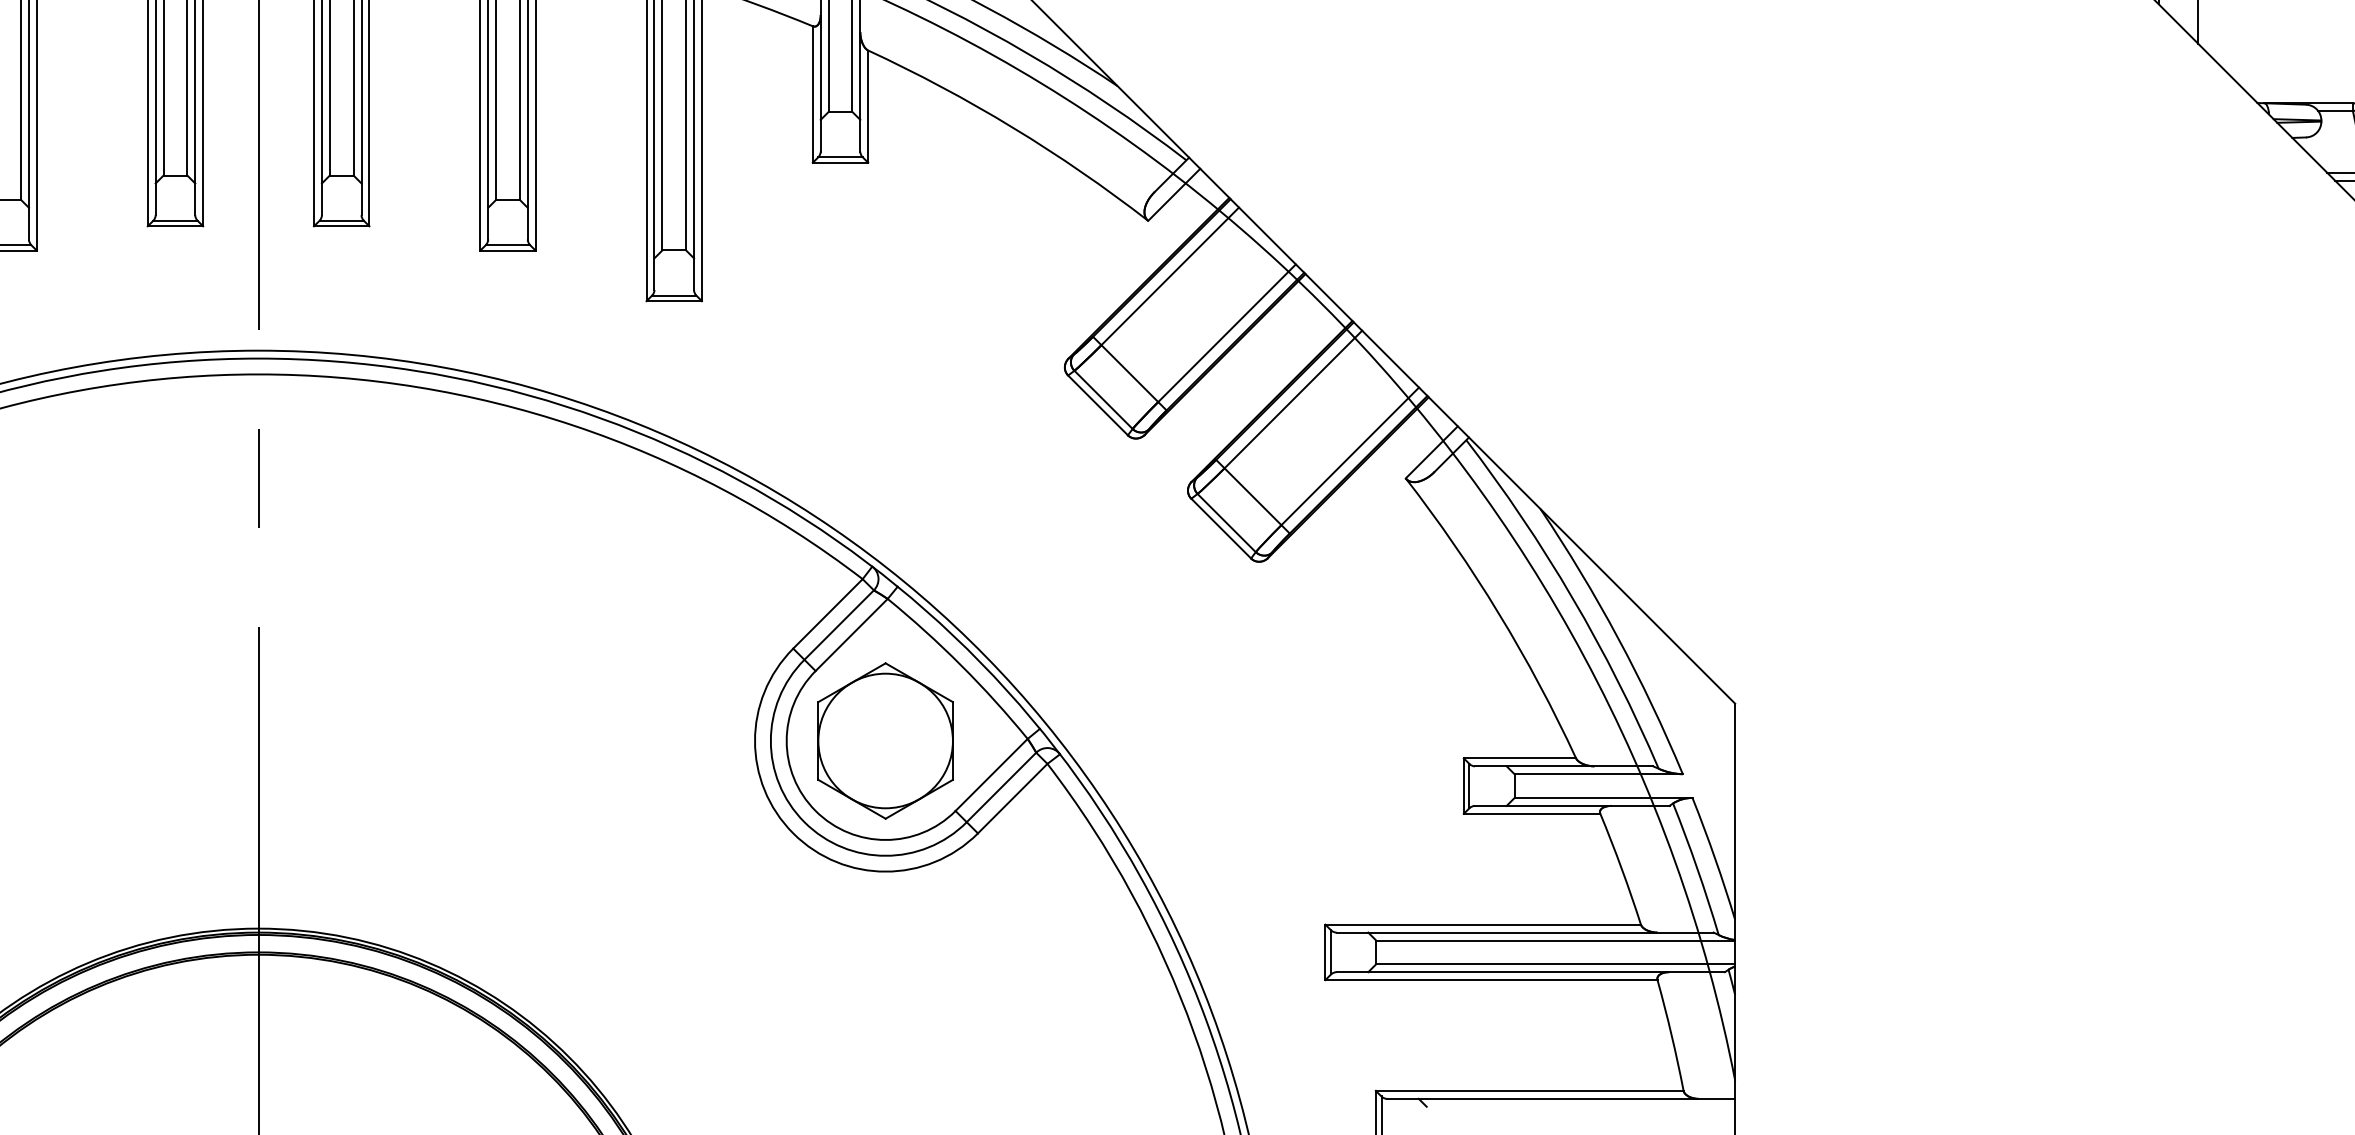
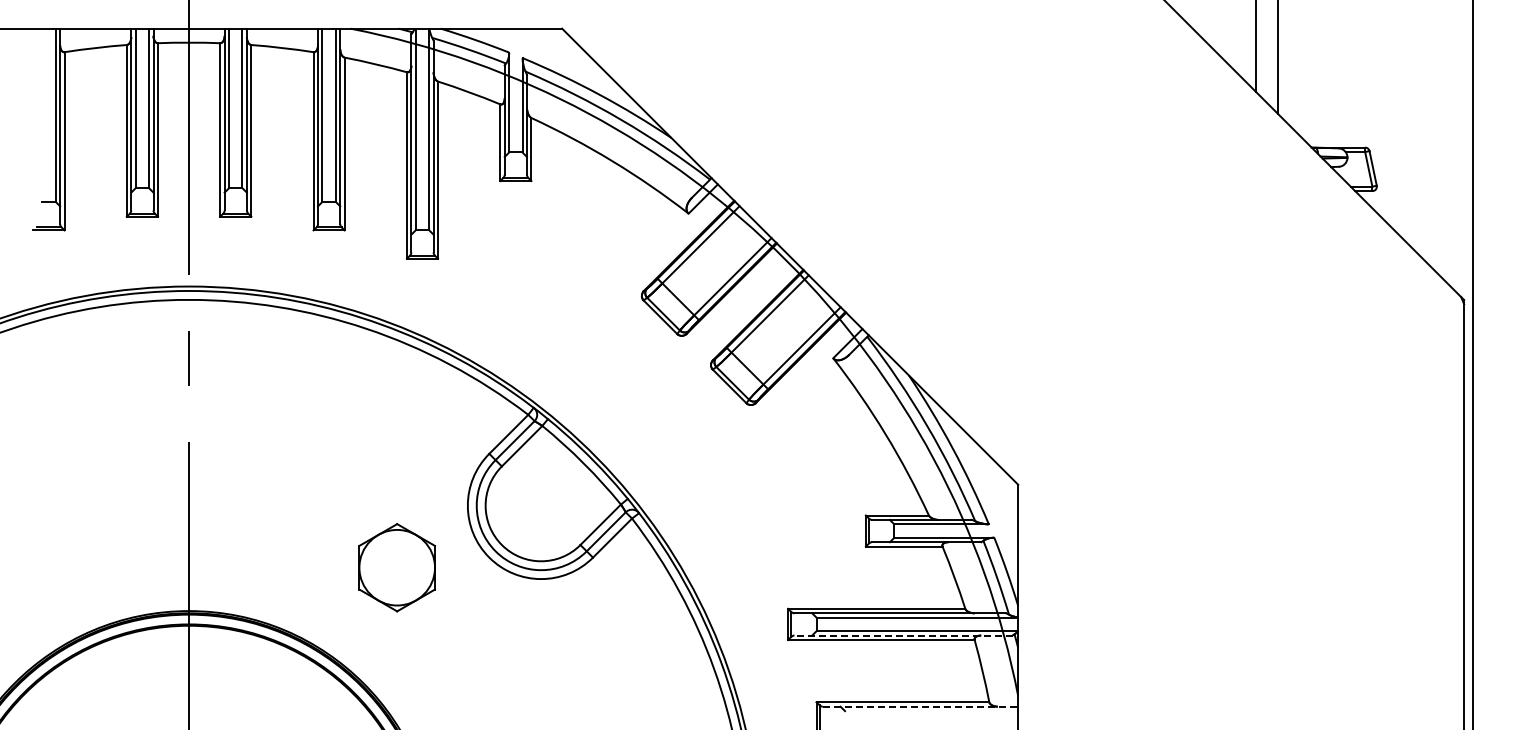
part: (884, 740) -> (396, 567), moved
line: (1529, 972) -> (902, 635), solid -> dashed
line: (1561, 1098) -> (920, 706), solid -> dashed

